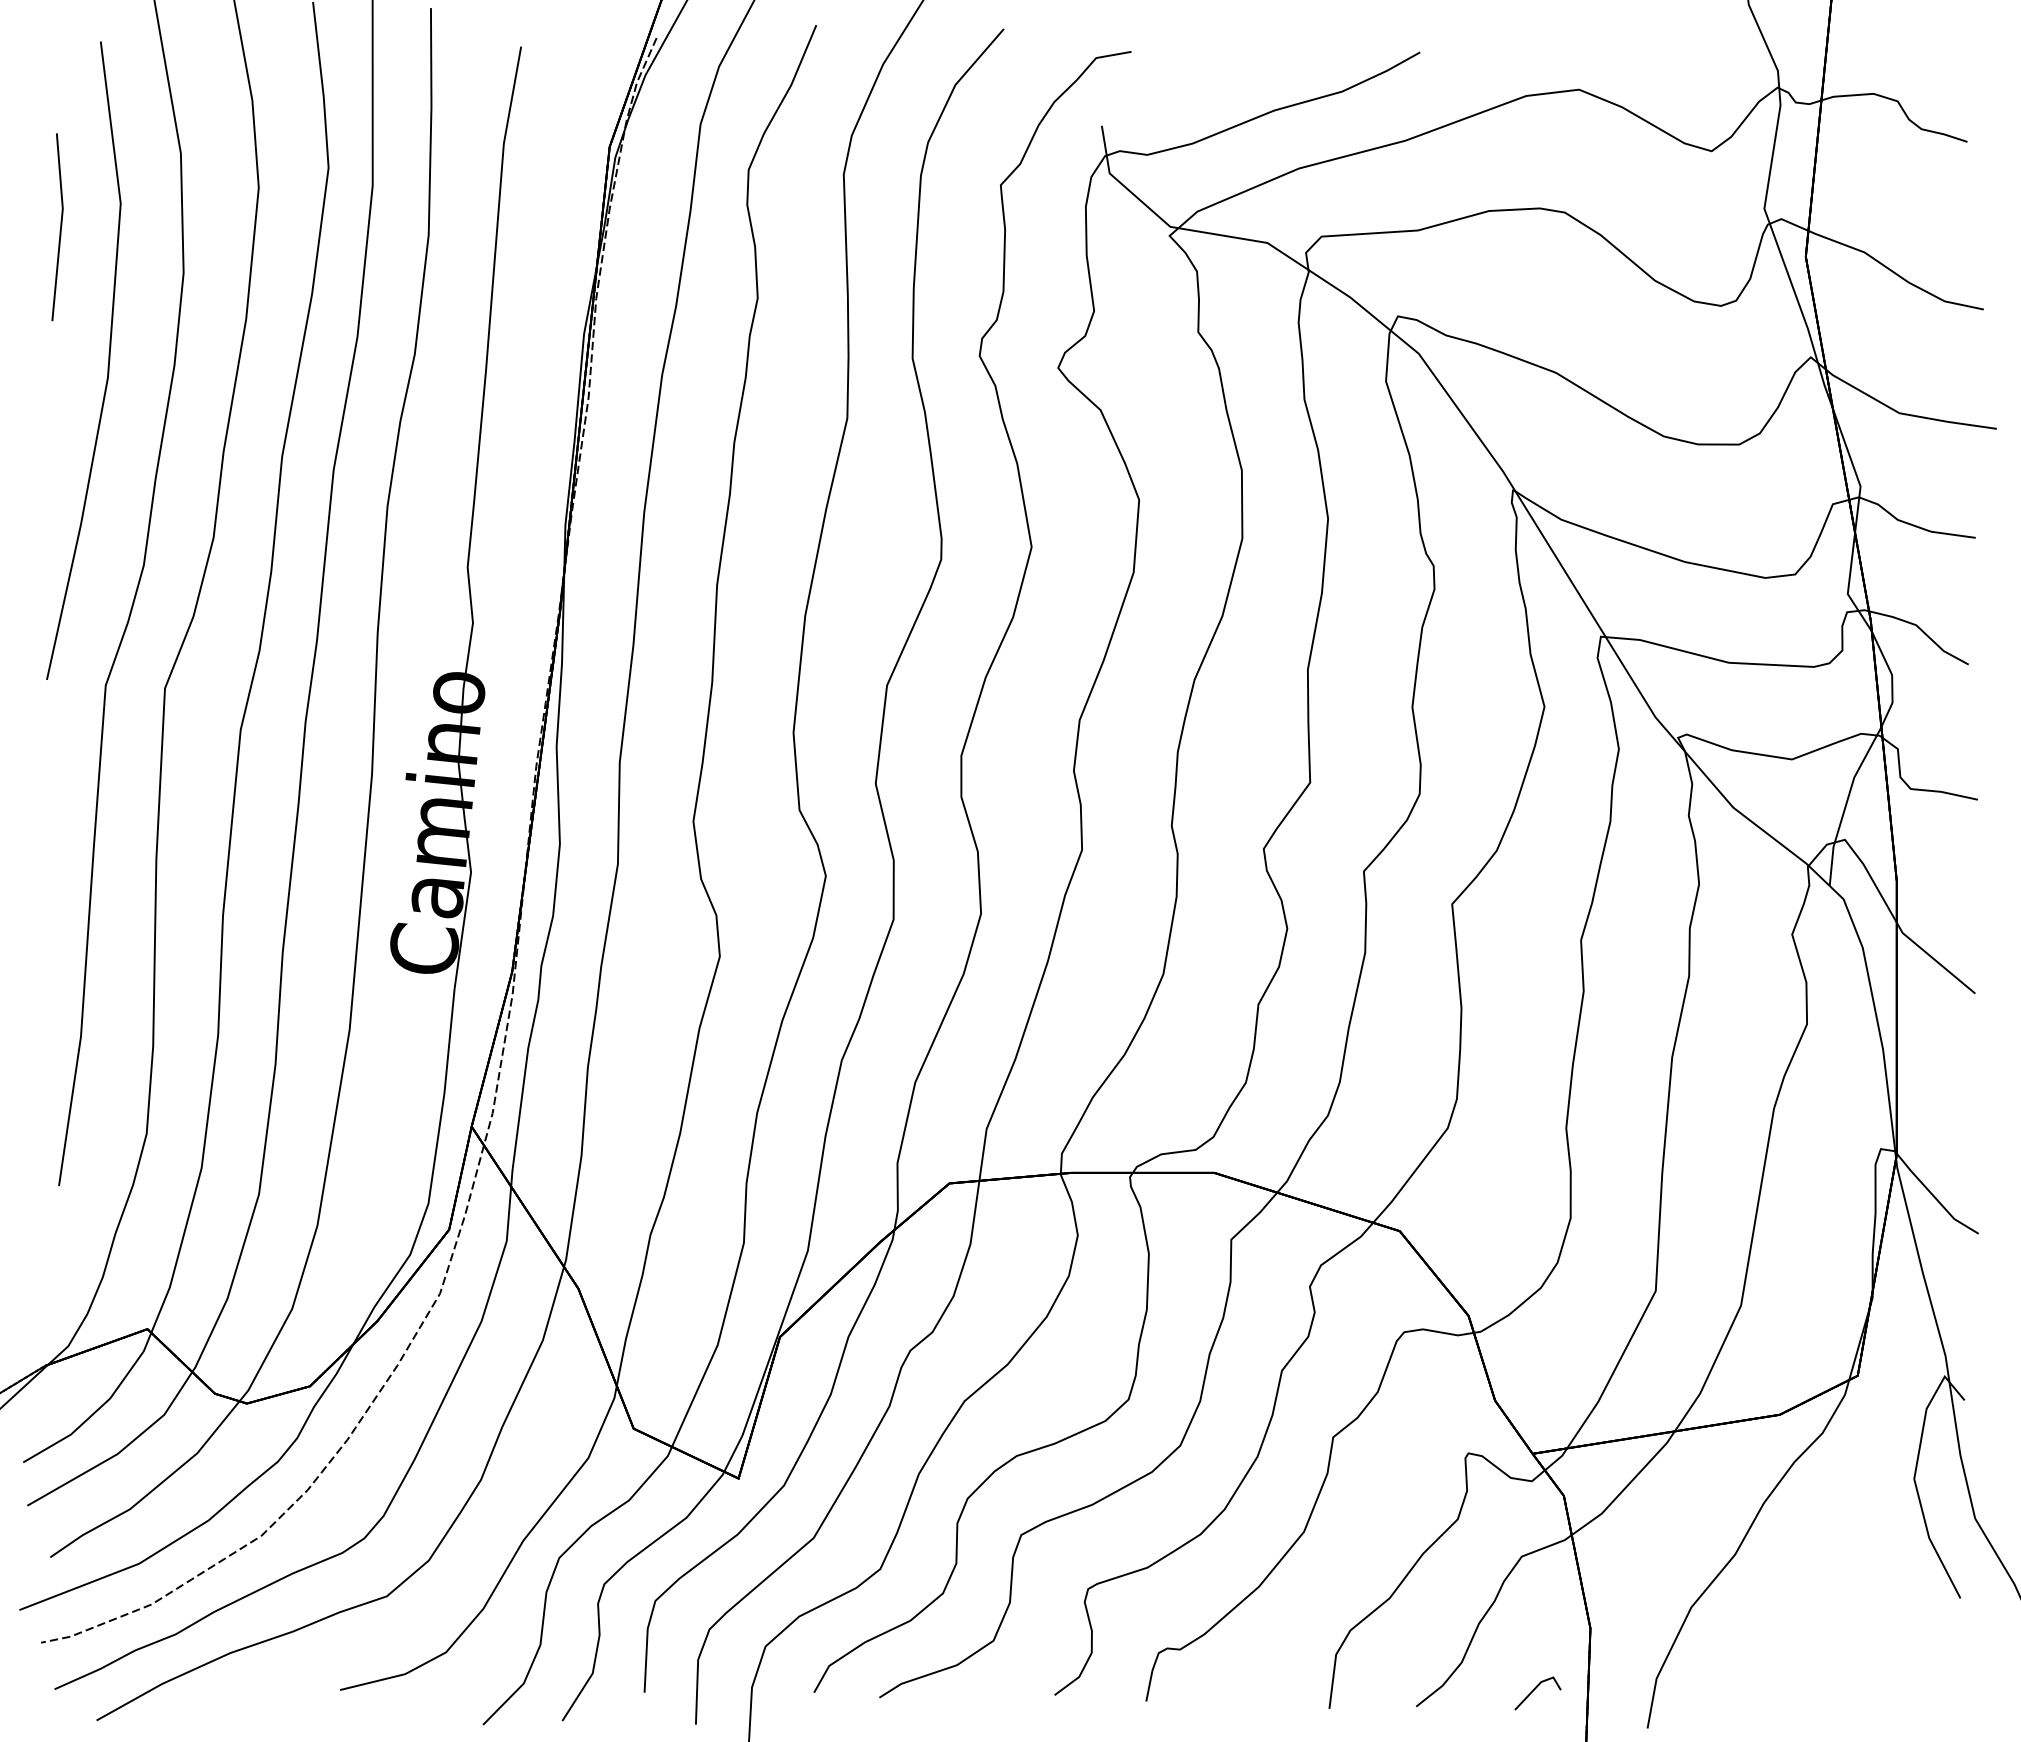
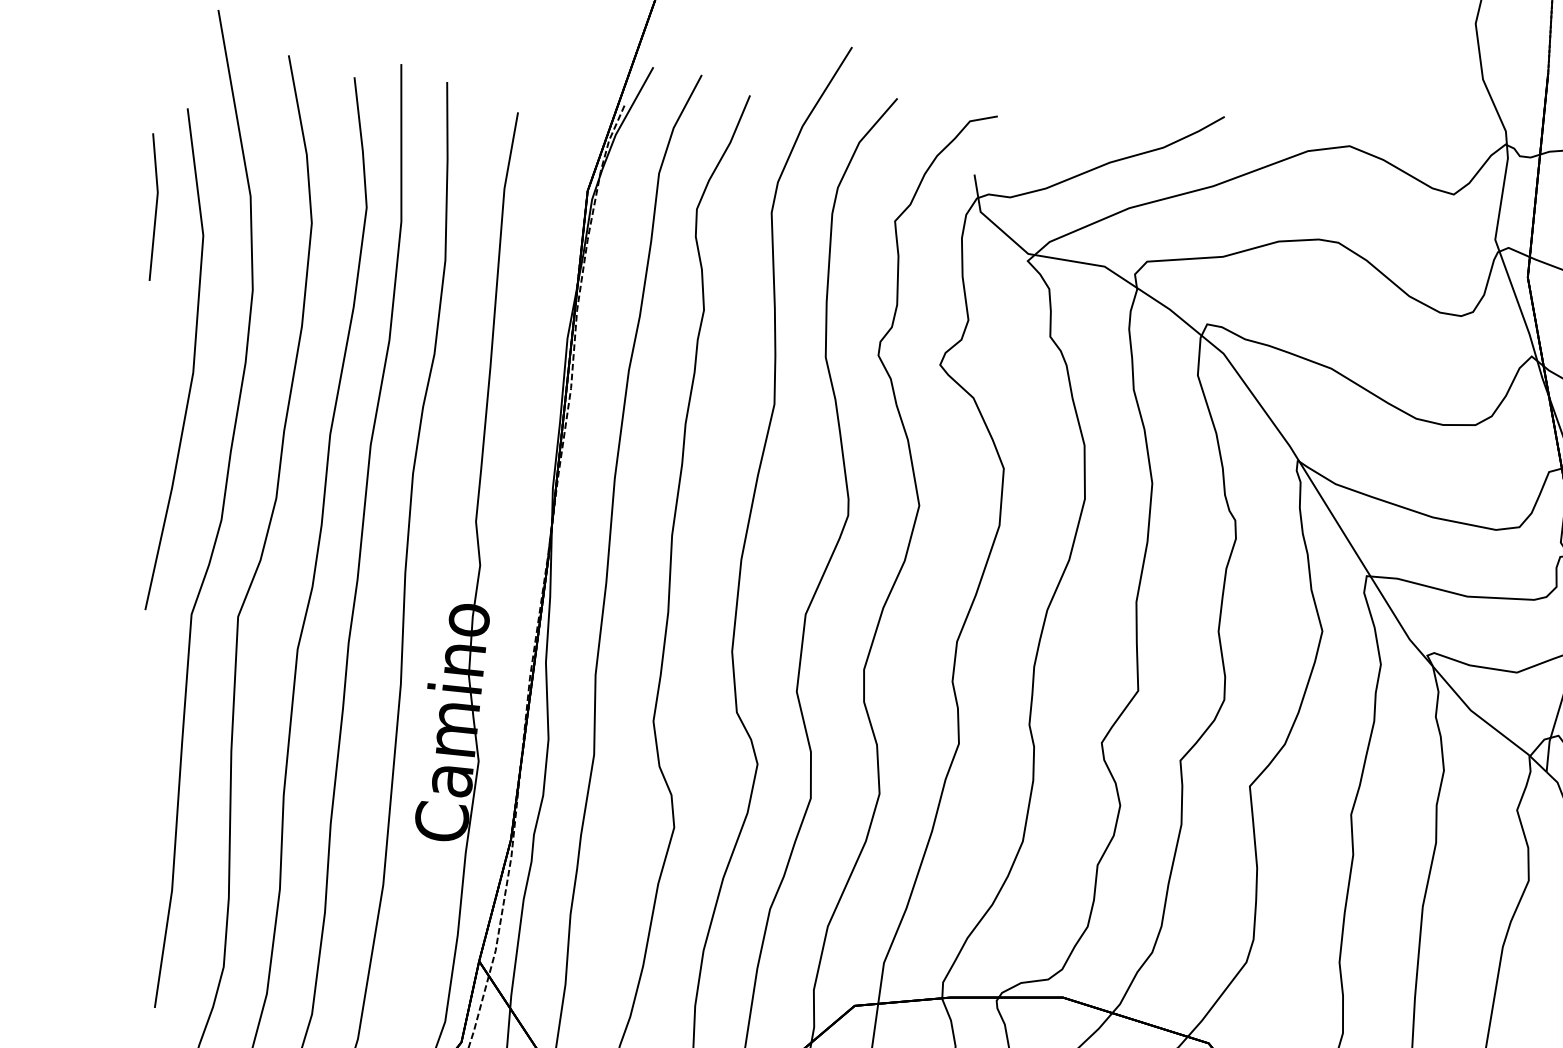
line: (60, 227) -> (156, 207), moved

